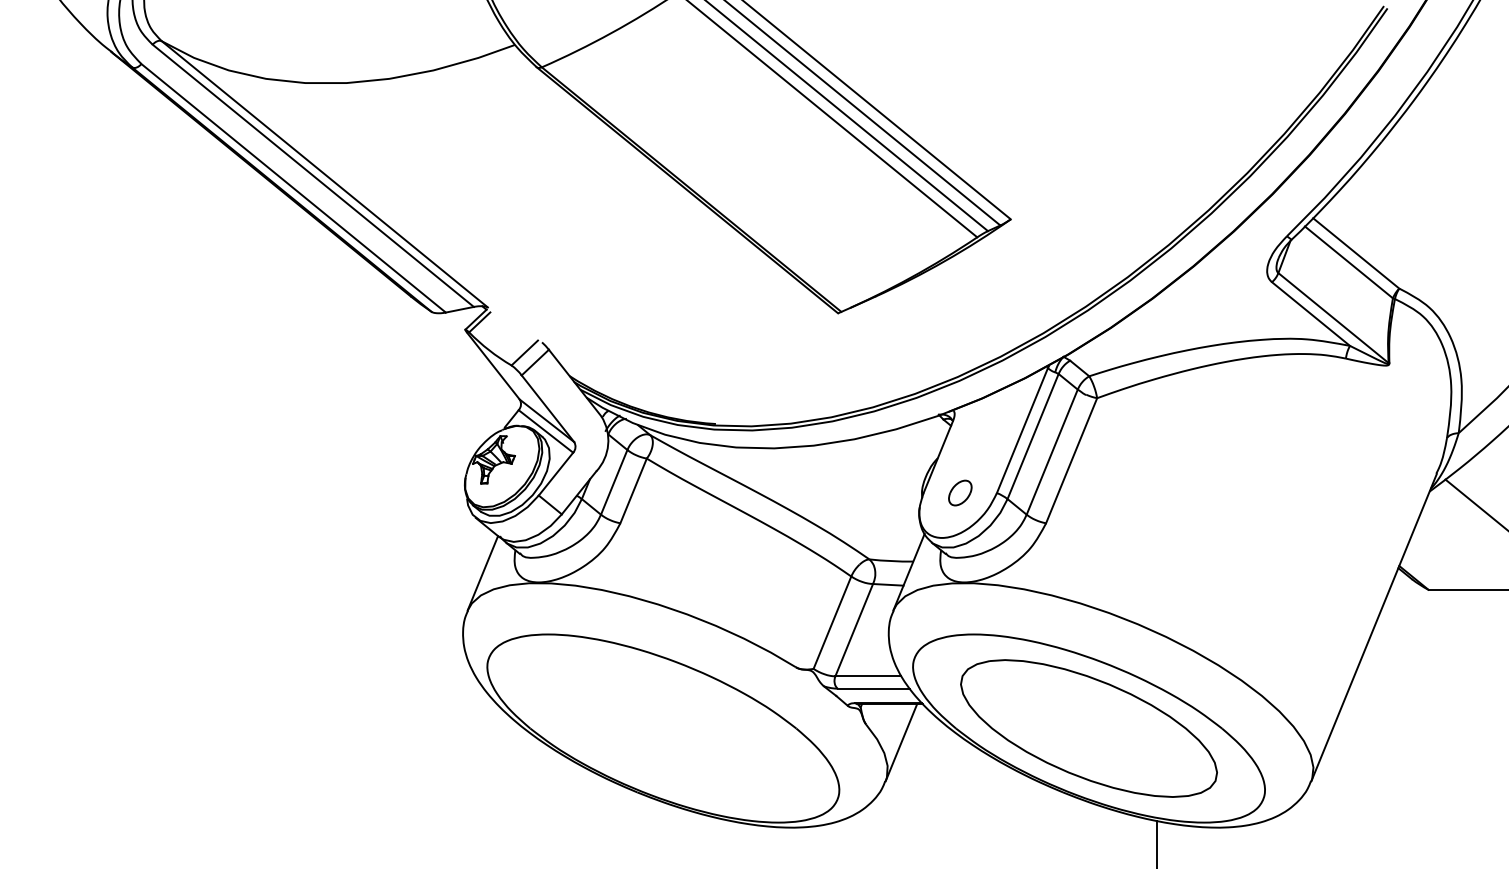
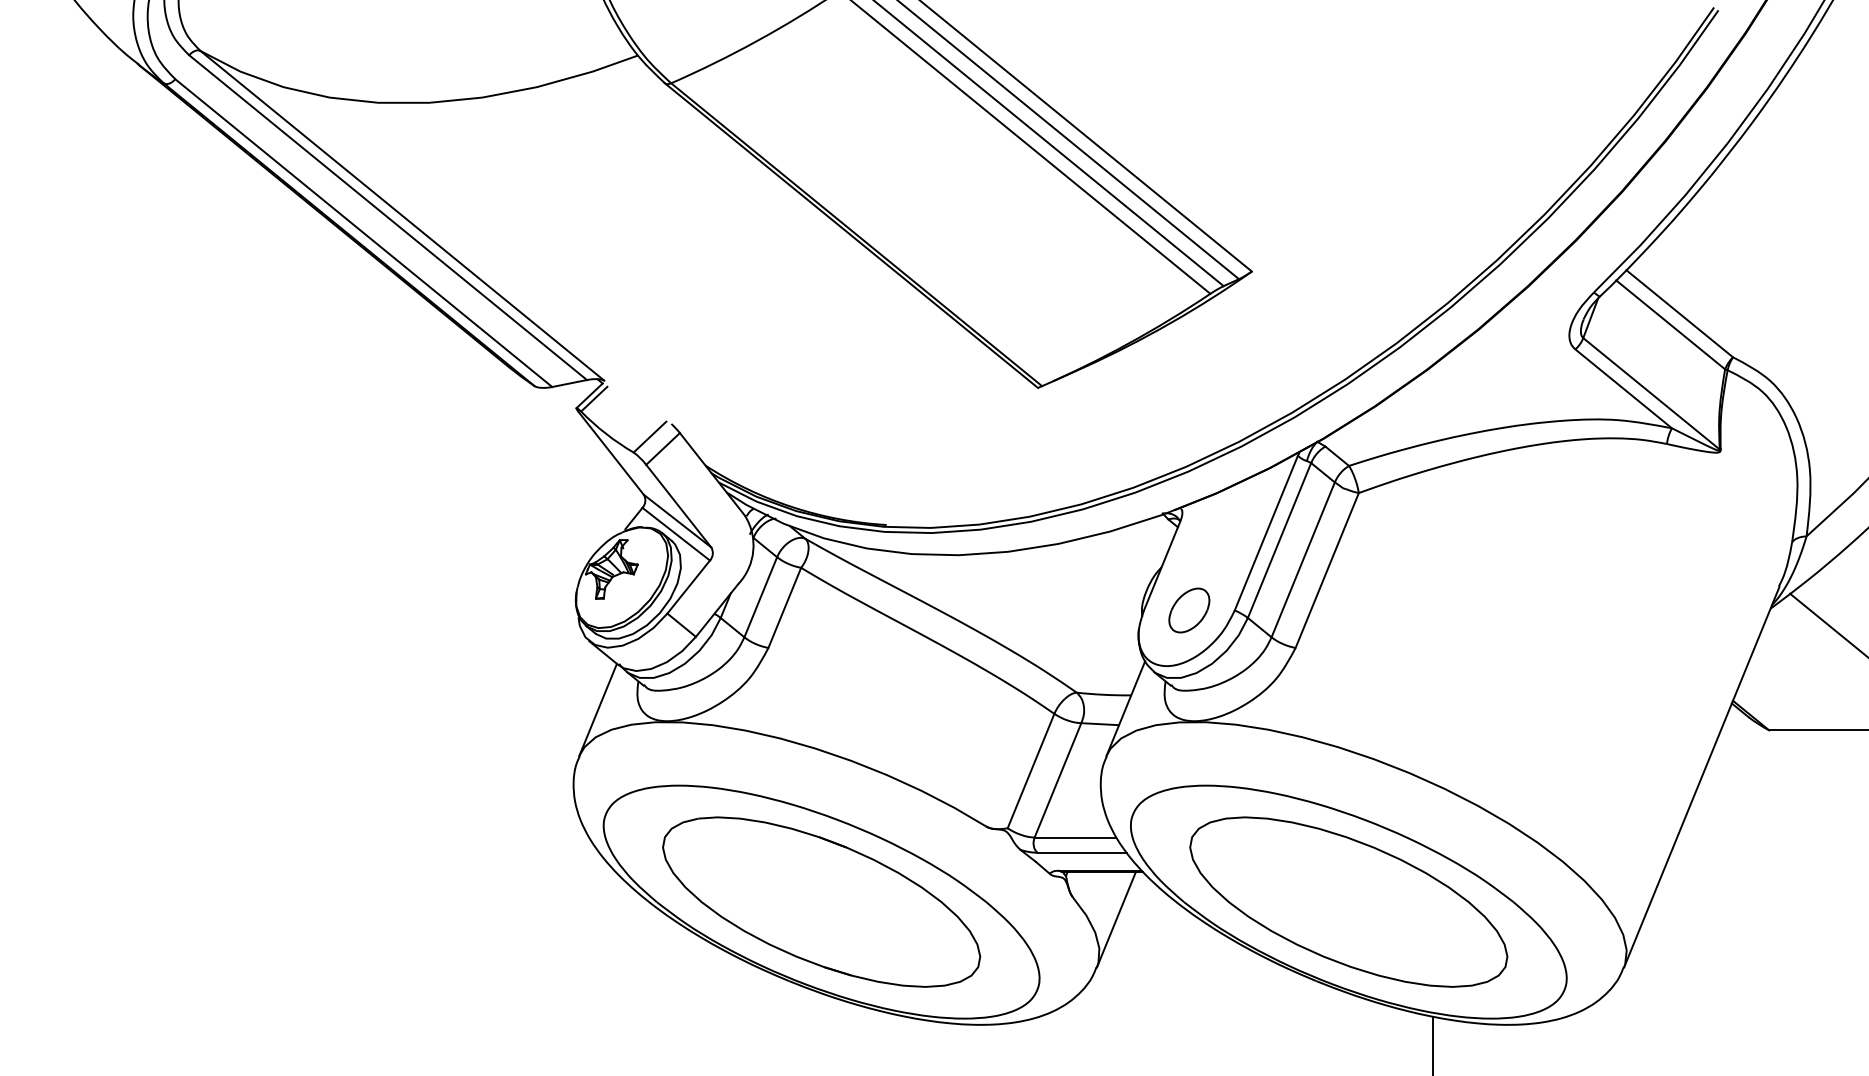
part: (960, 493) -> (1189, 610), size x1.43
part: (663, 728) -> (821, 901), added

